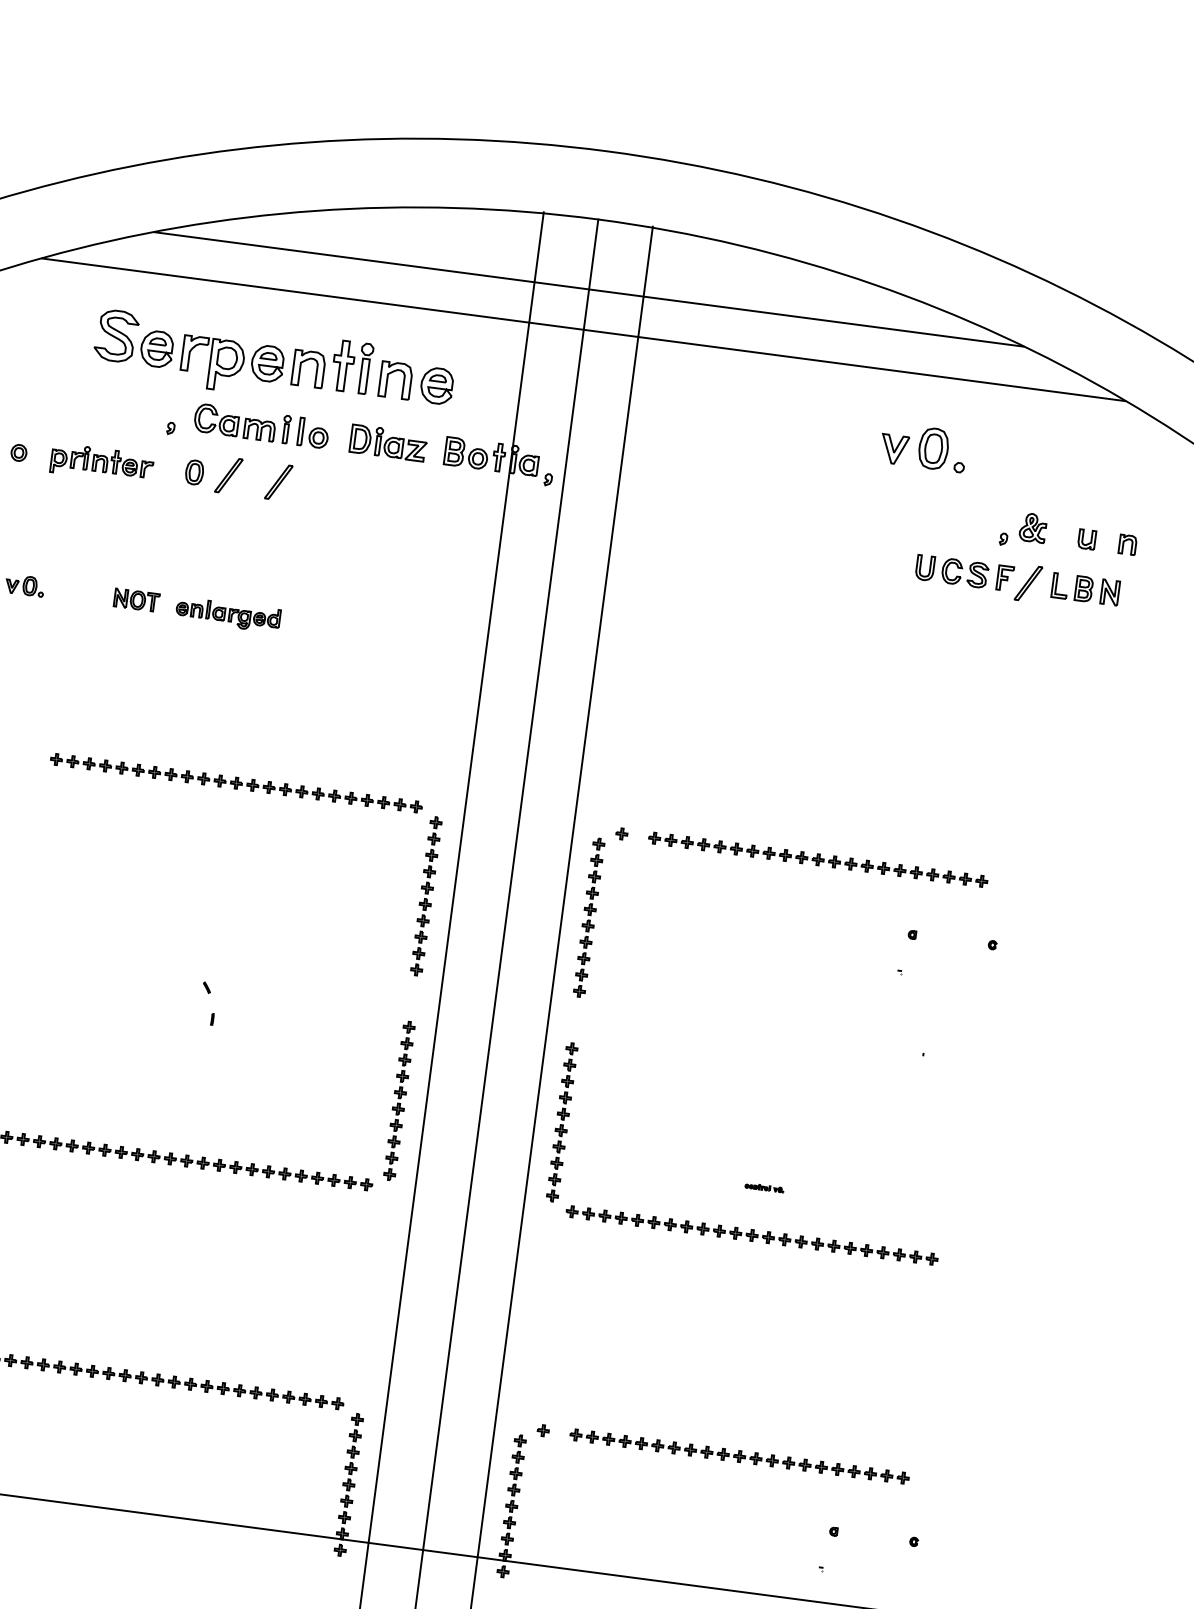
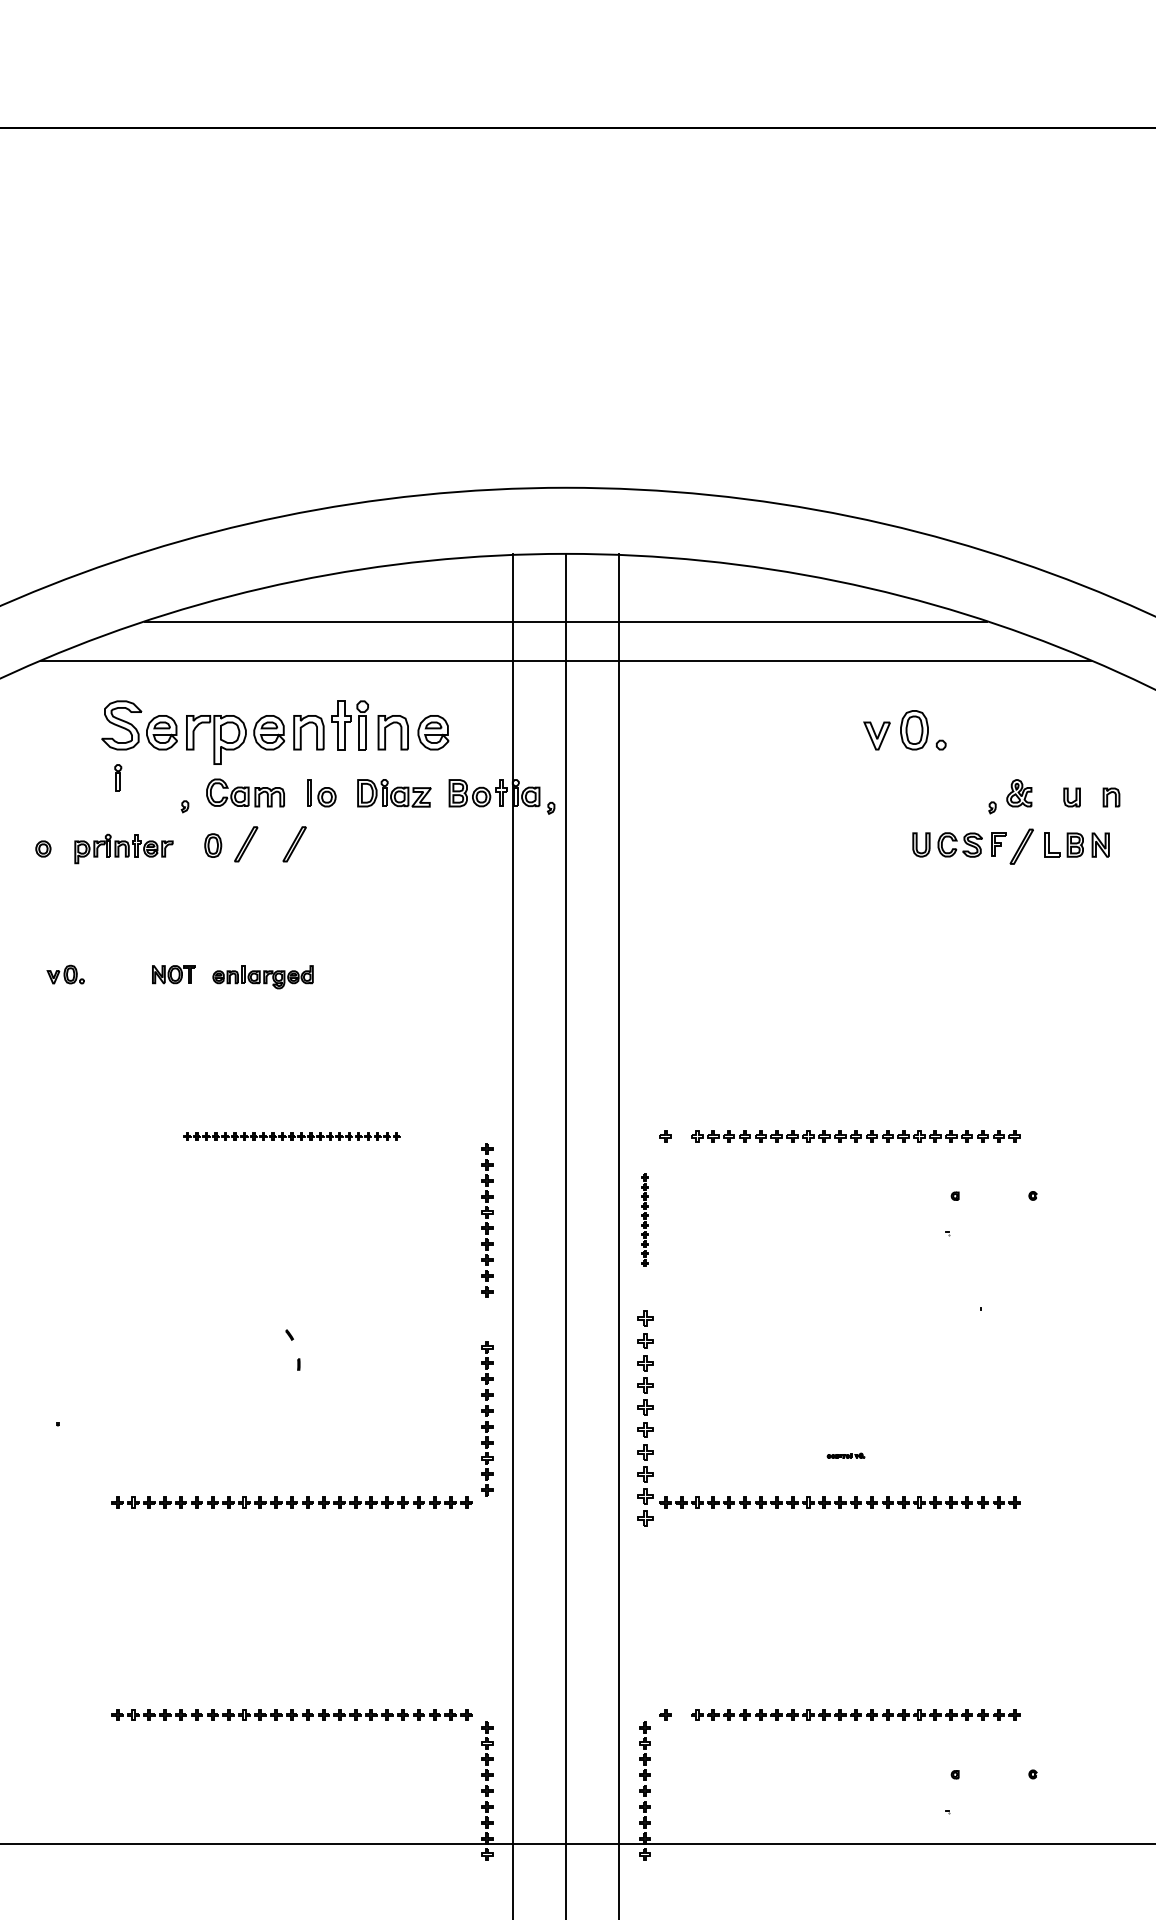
part: (286, 428) -> (118, 777), moved
part: (235, 783) -> (291, 1136), size x0.6
part: (588, 917) -> (644, 1220), size x0.6
part: (561, 1121) -> (644, 1418), size x1.4

